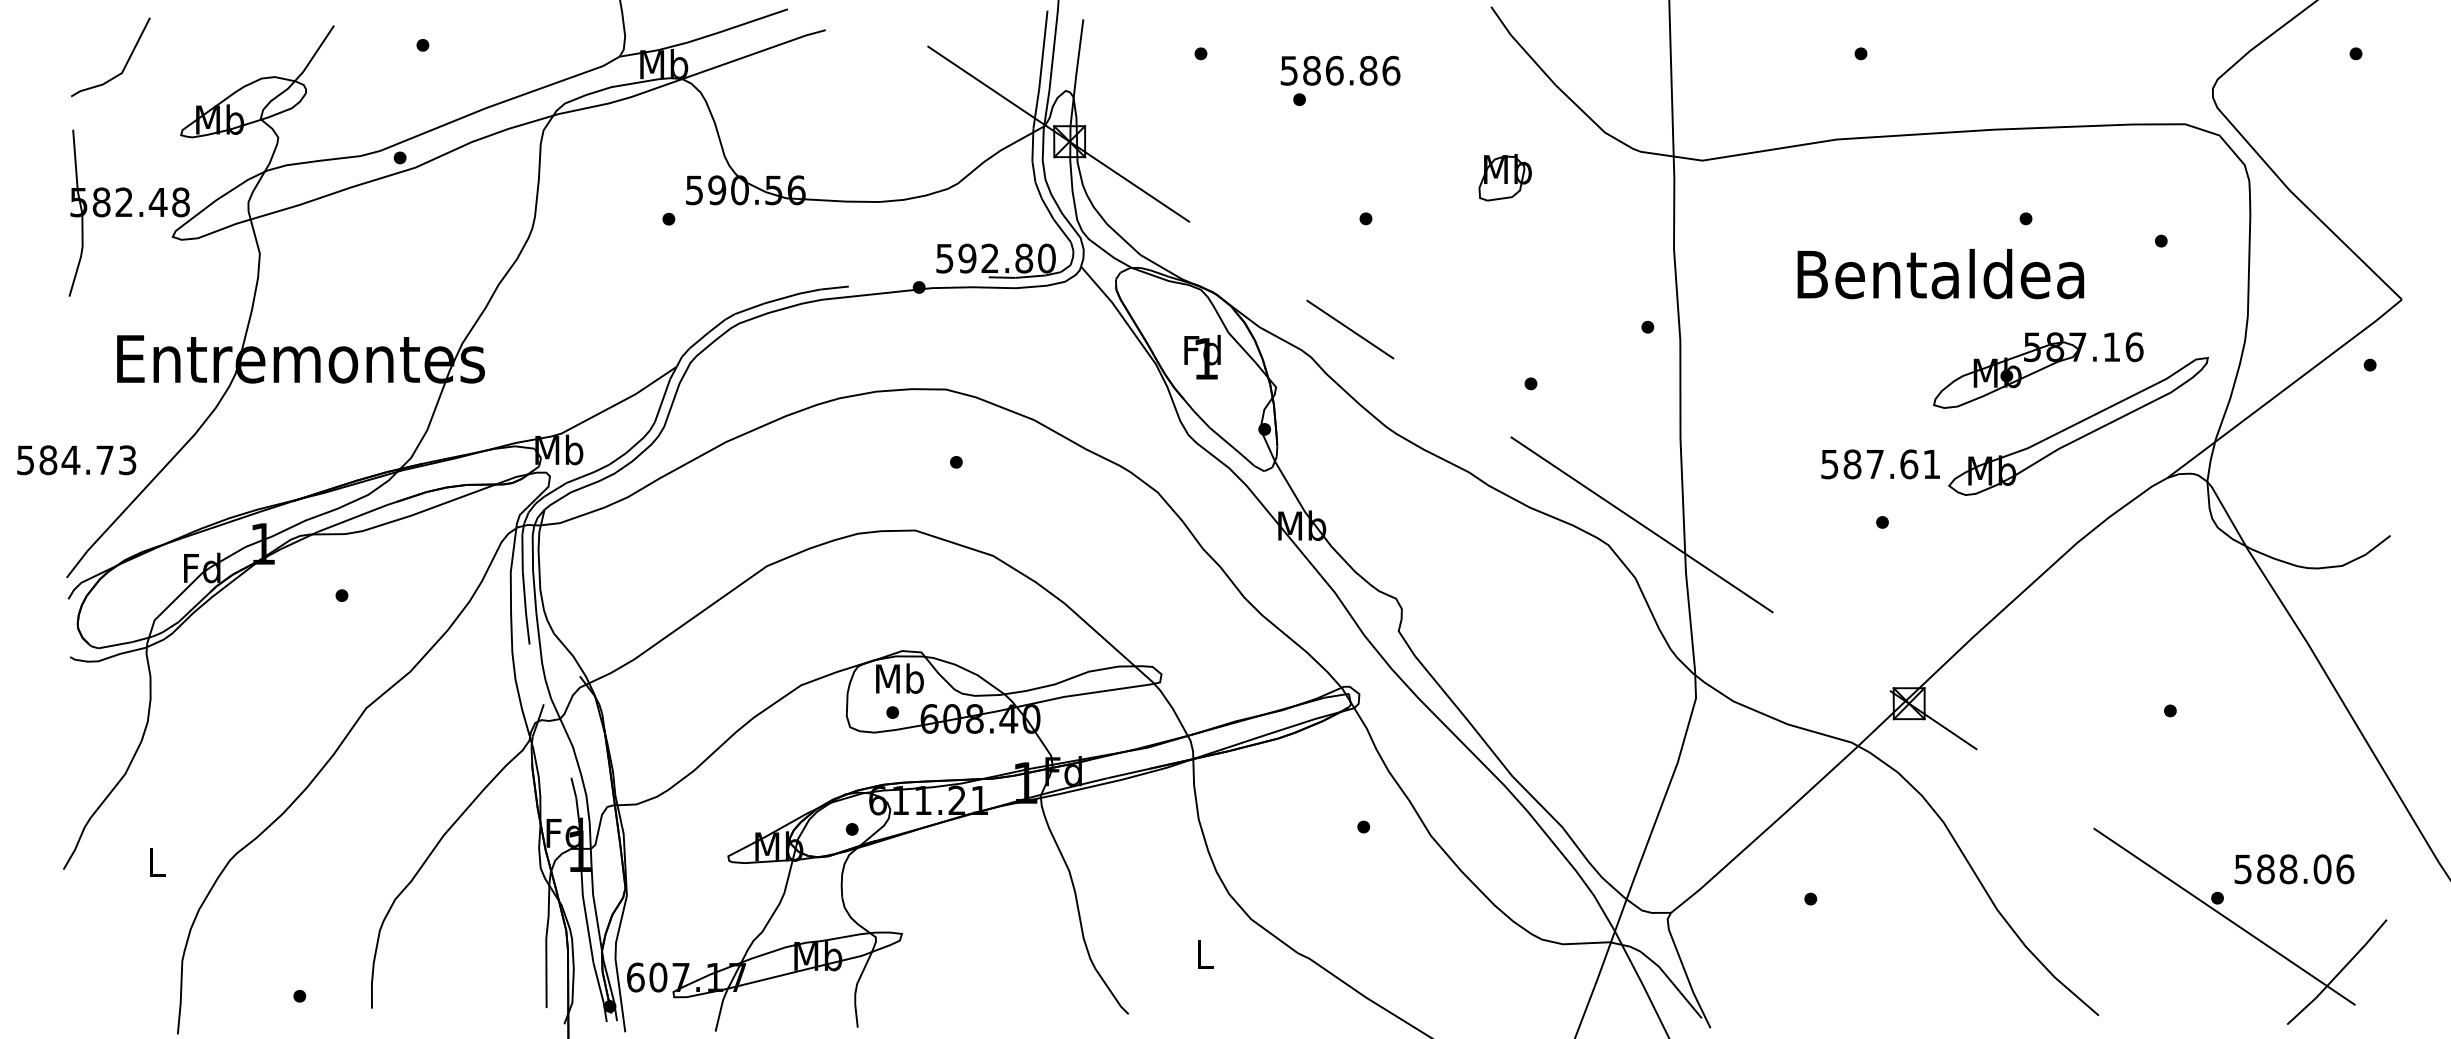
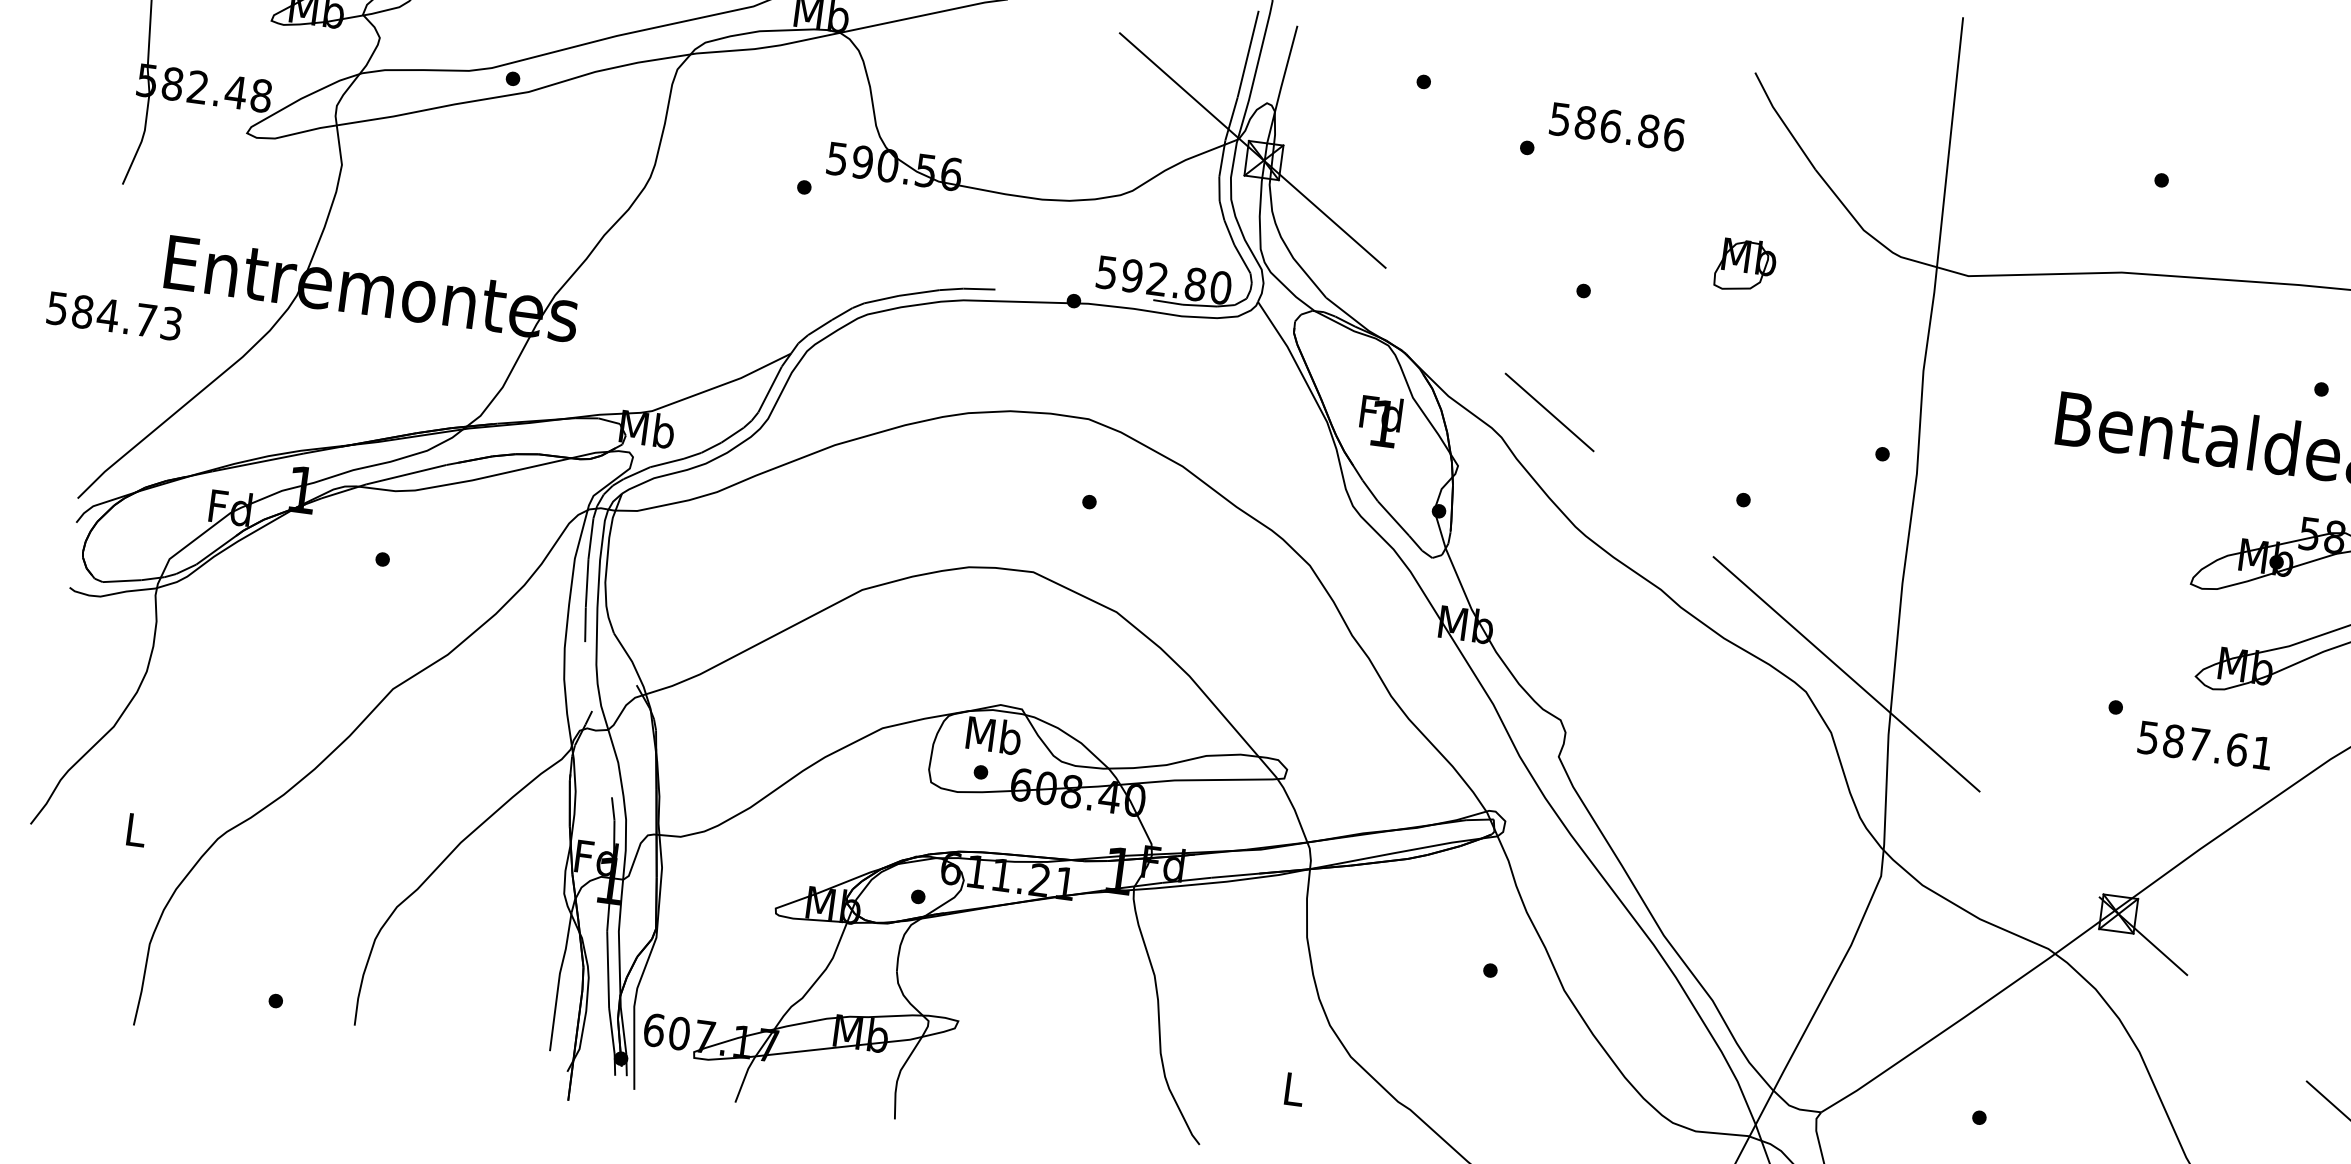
text: (1340, 70) -> (1617, 126), moved
text: (76, 460) -> (114, 316), moved
text: (1880, 464) -> (2205, 745), moved

